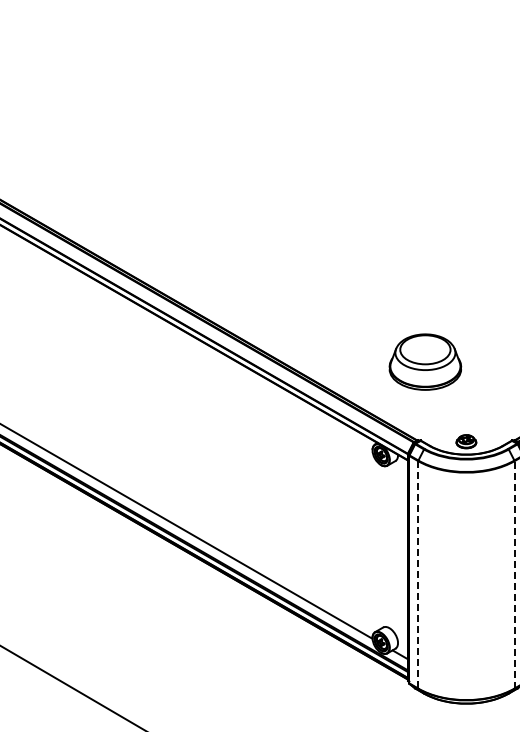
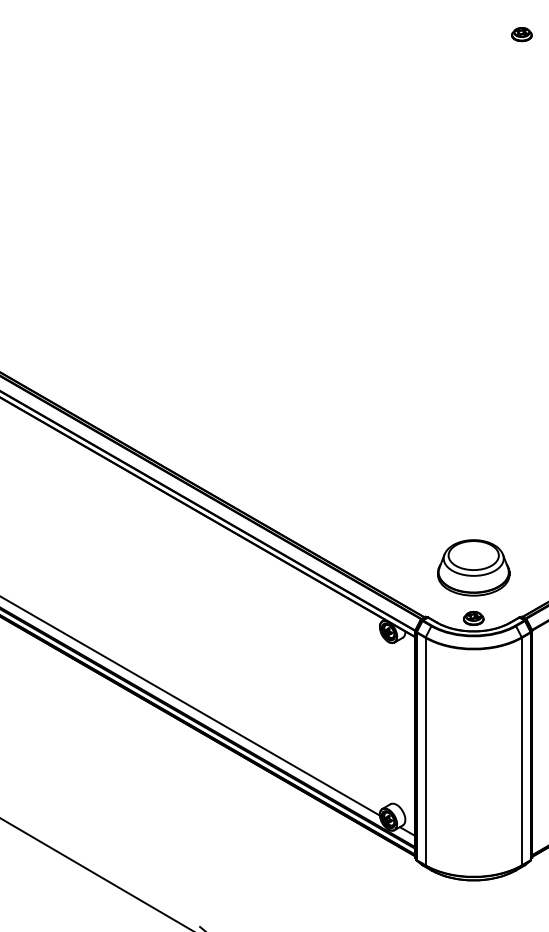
part: (425, 361) -> (473, 567), moved
line: (418, 574) -> (425, 751), dashed -> solid
line: (514, 574) -> (521, 751), dashed -> solid

